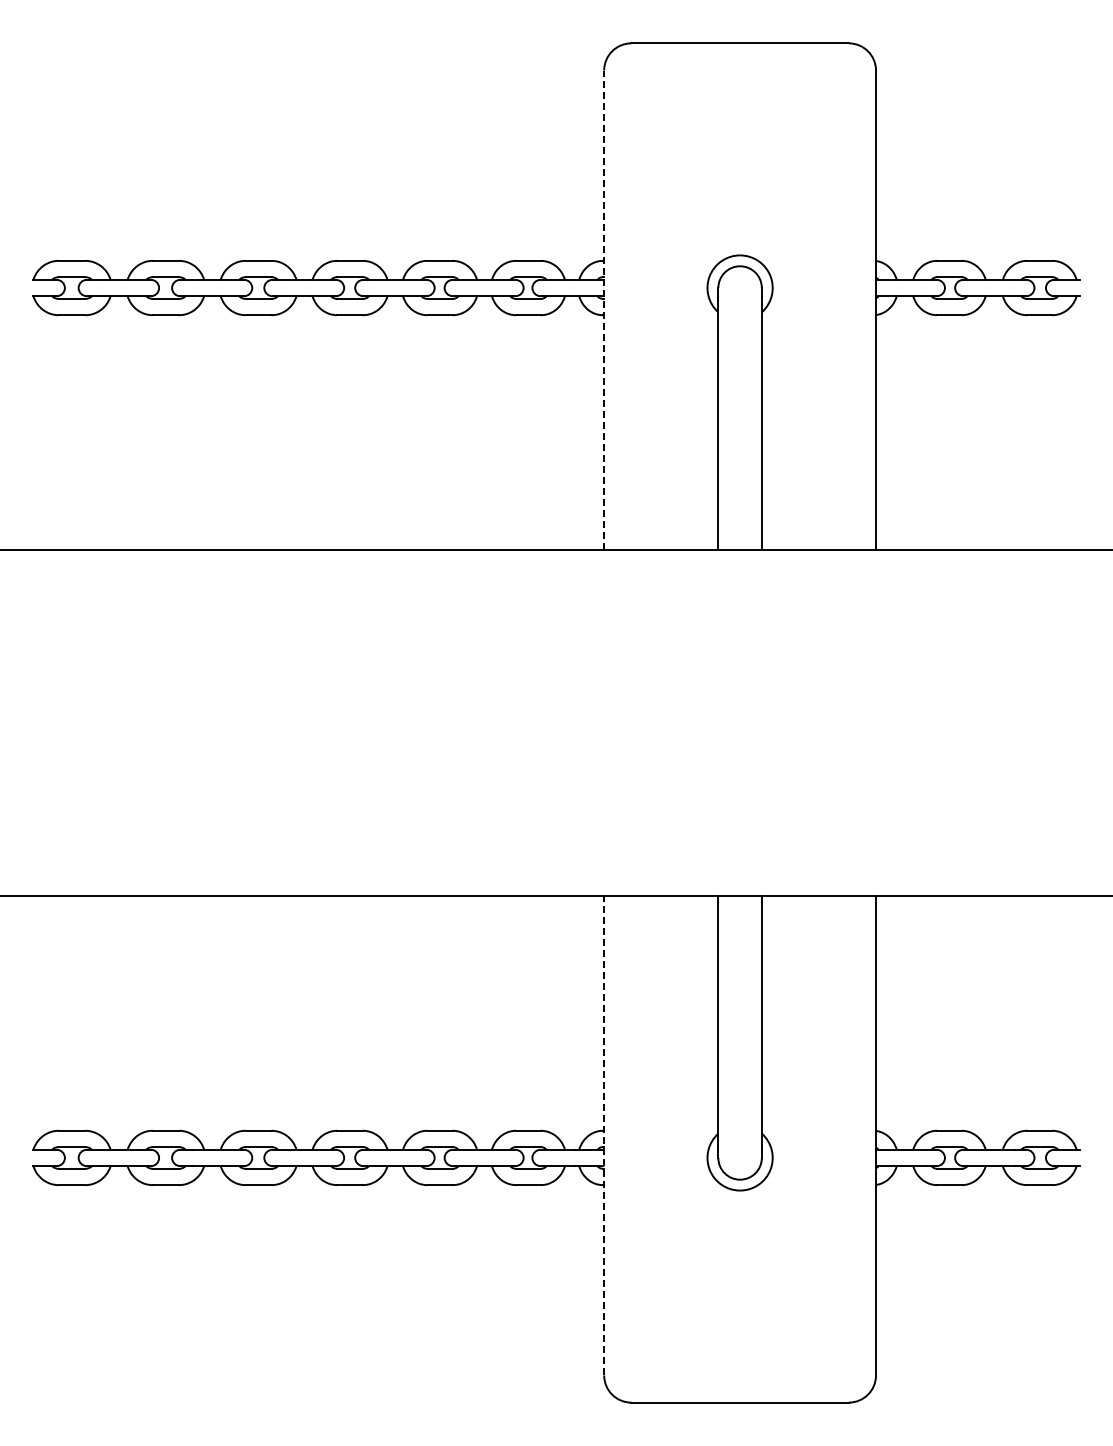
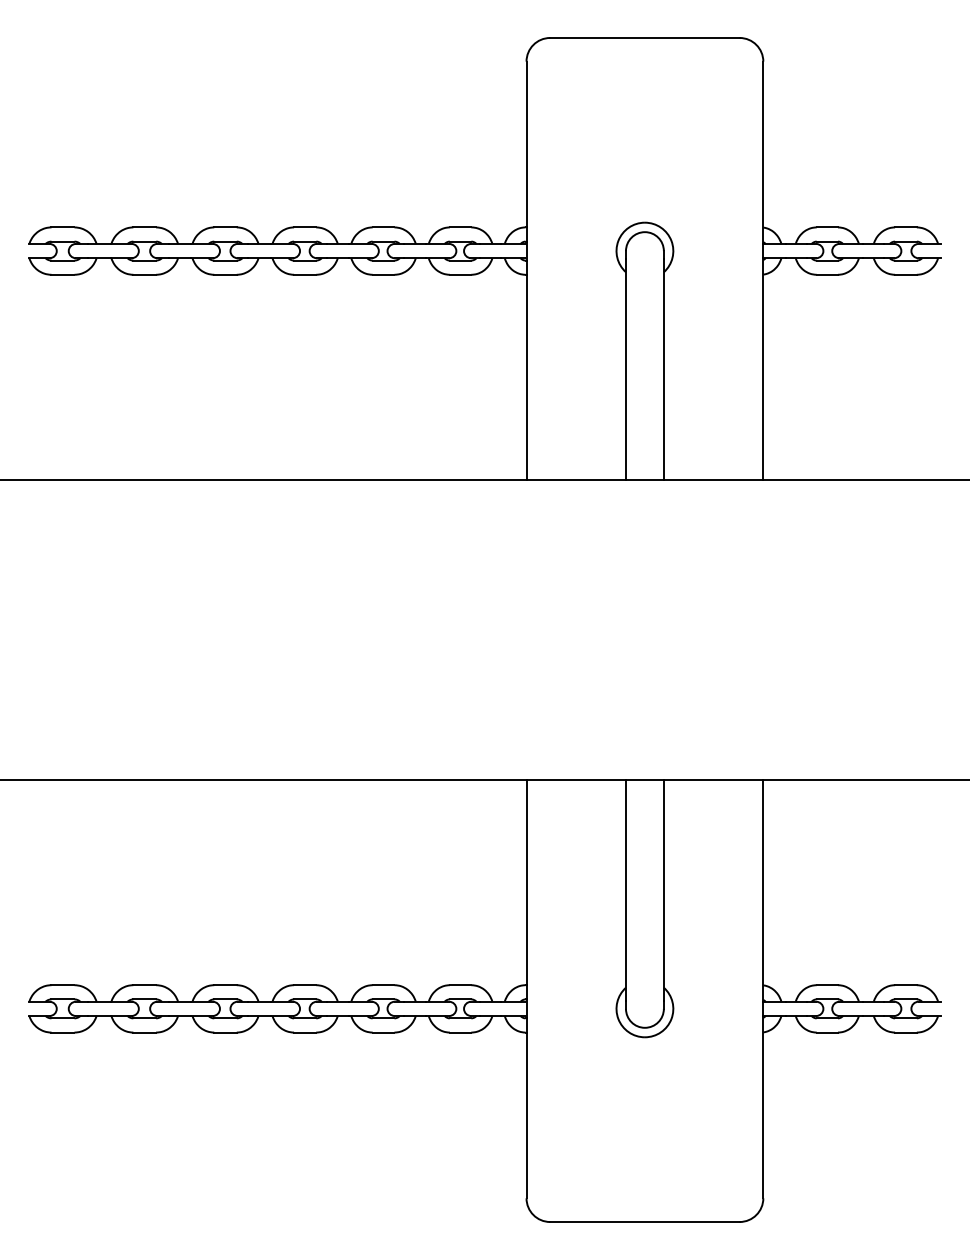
line: (604, 310) -> (526, 270), dashed -> solid
line: (604, 1135) -> (526, 989), dashed -> solid

